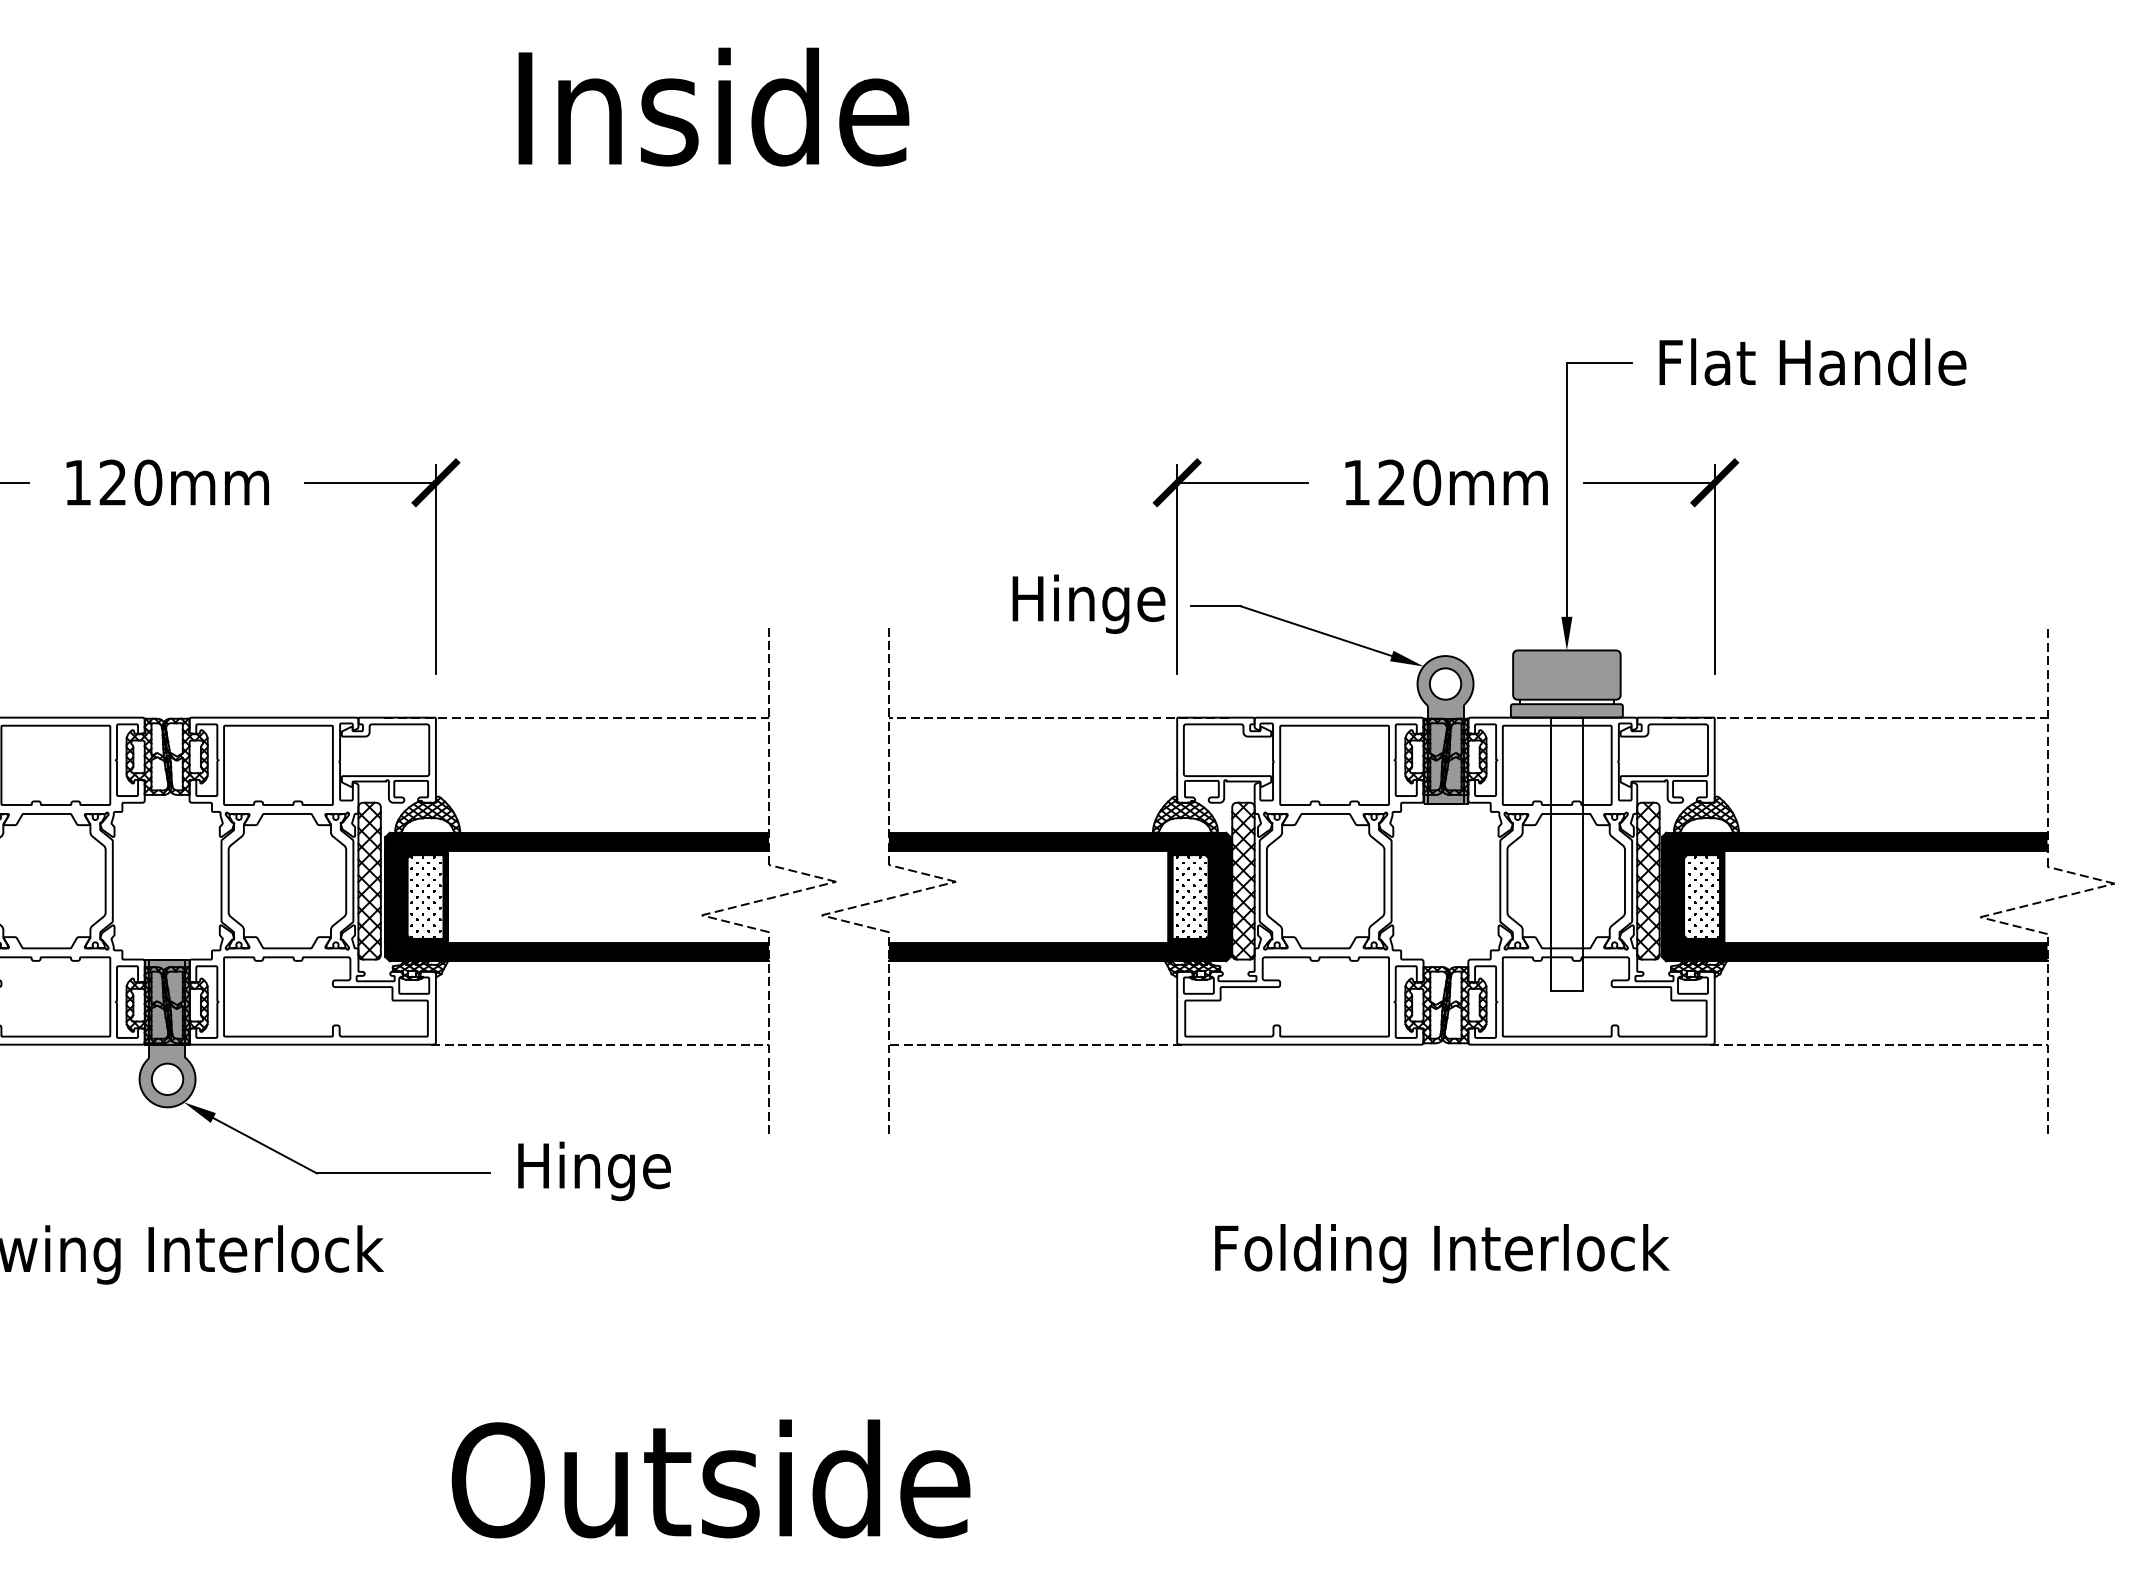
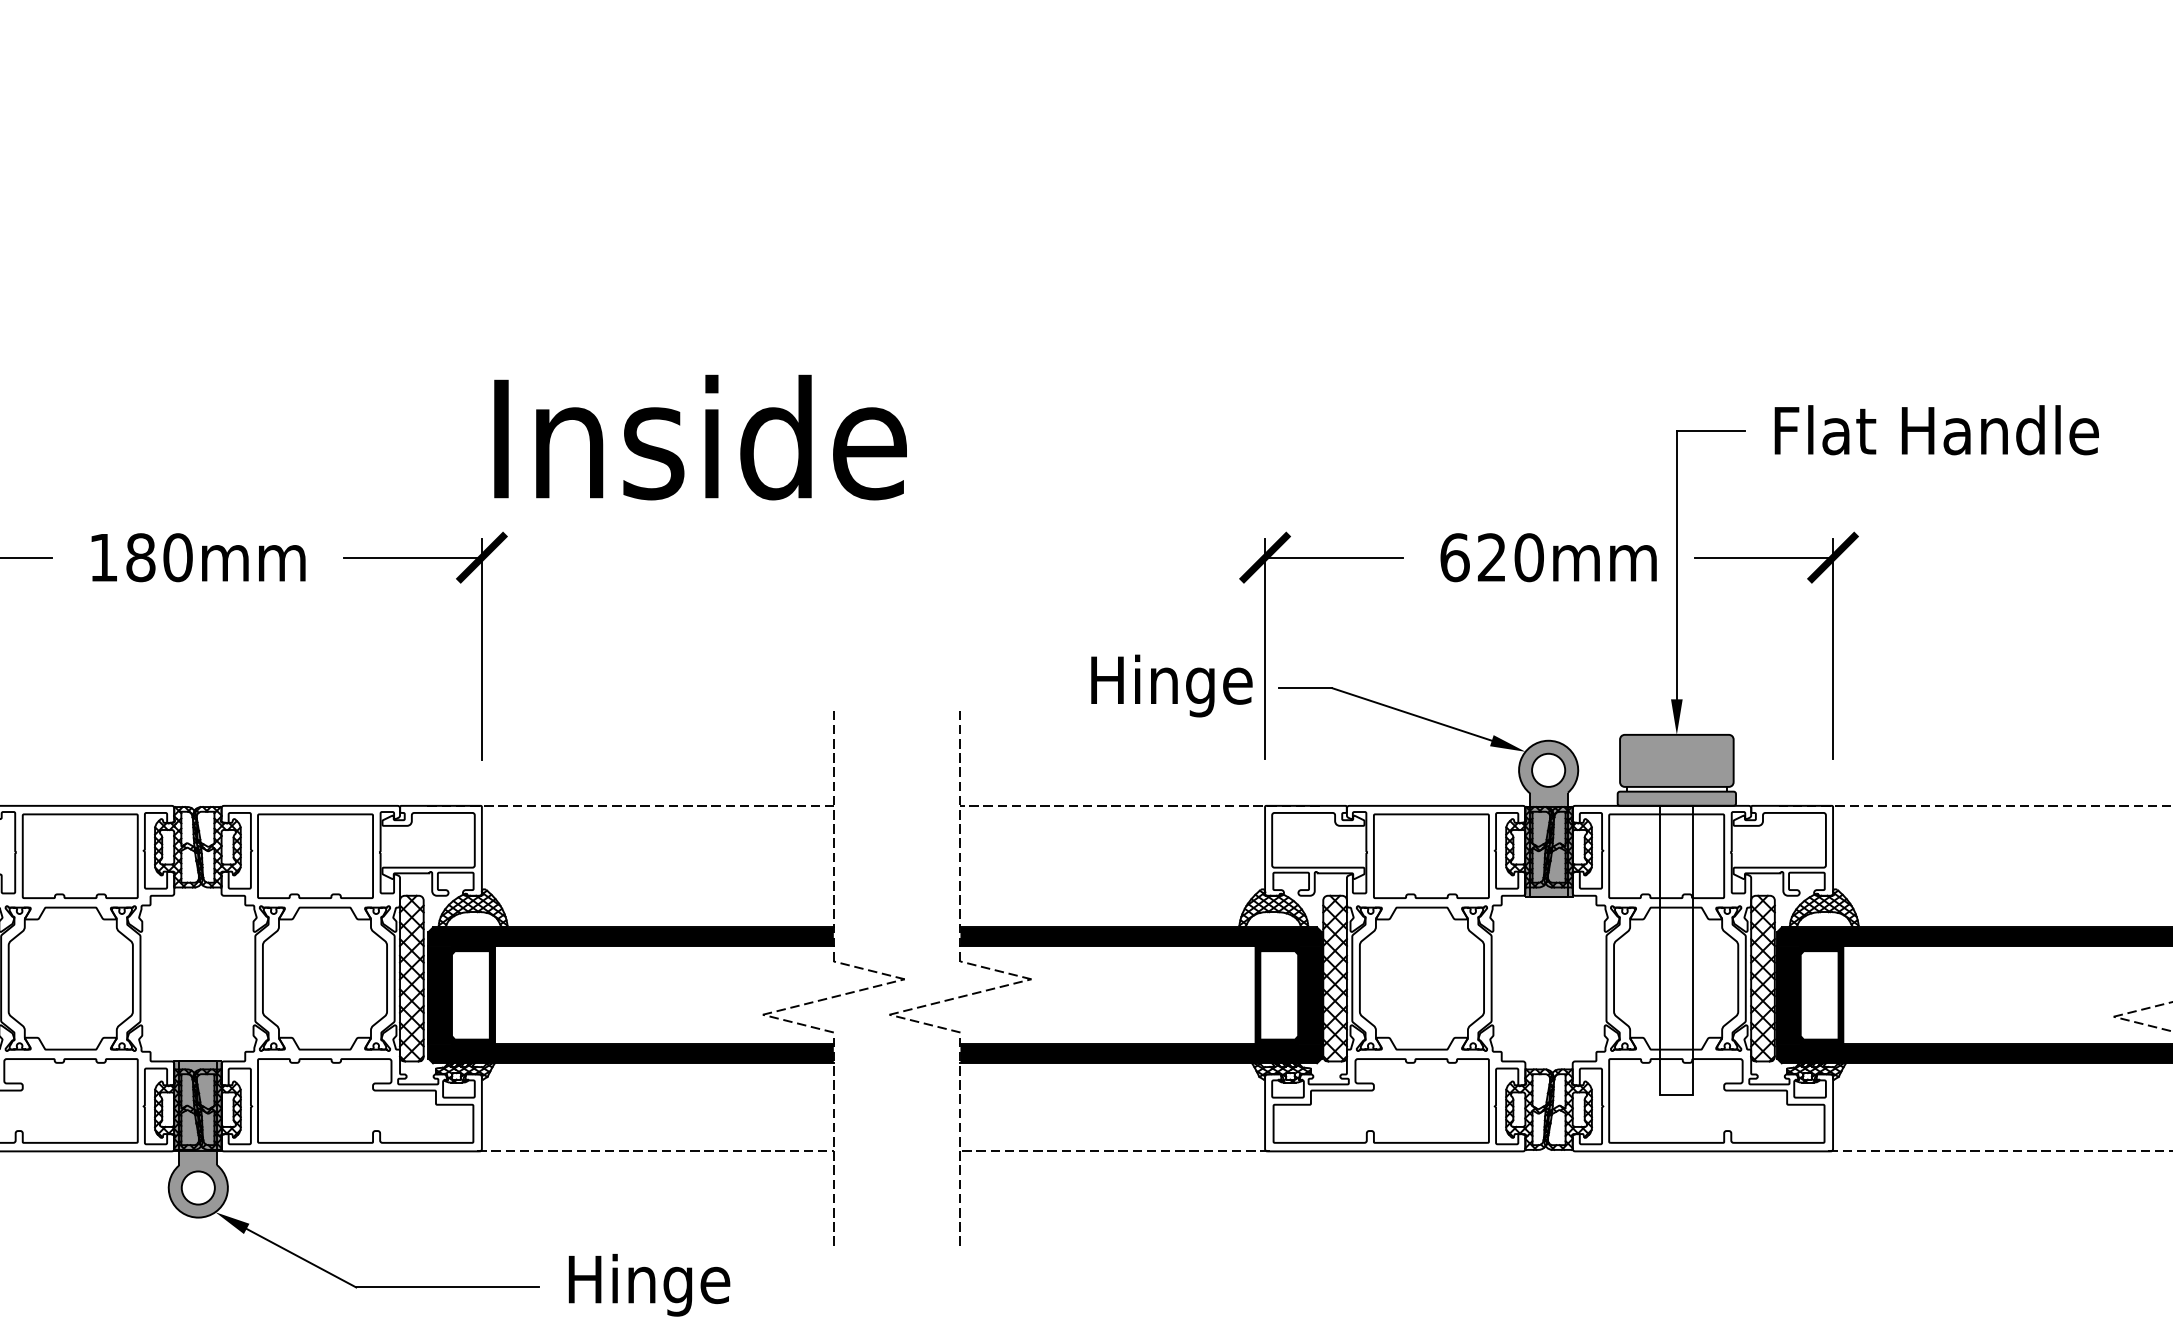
text: (713, 106) -> (700, 436), moved
text: (113, 482) -> (141, 557), 120mm -> 180mm
text: (1356, 482) -> (1454, 557), 120mm -> 620mm
hatch: (425, 896) -> (470, 994), removed
hatch: (1189, 896) -> (1278, 994), removed
hatch: (1701, 896) -> (1819, 994), removed

